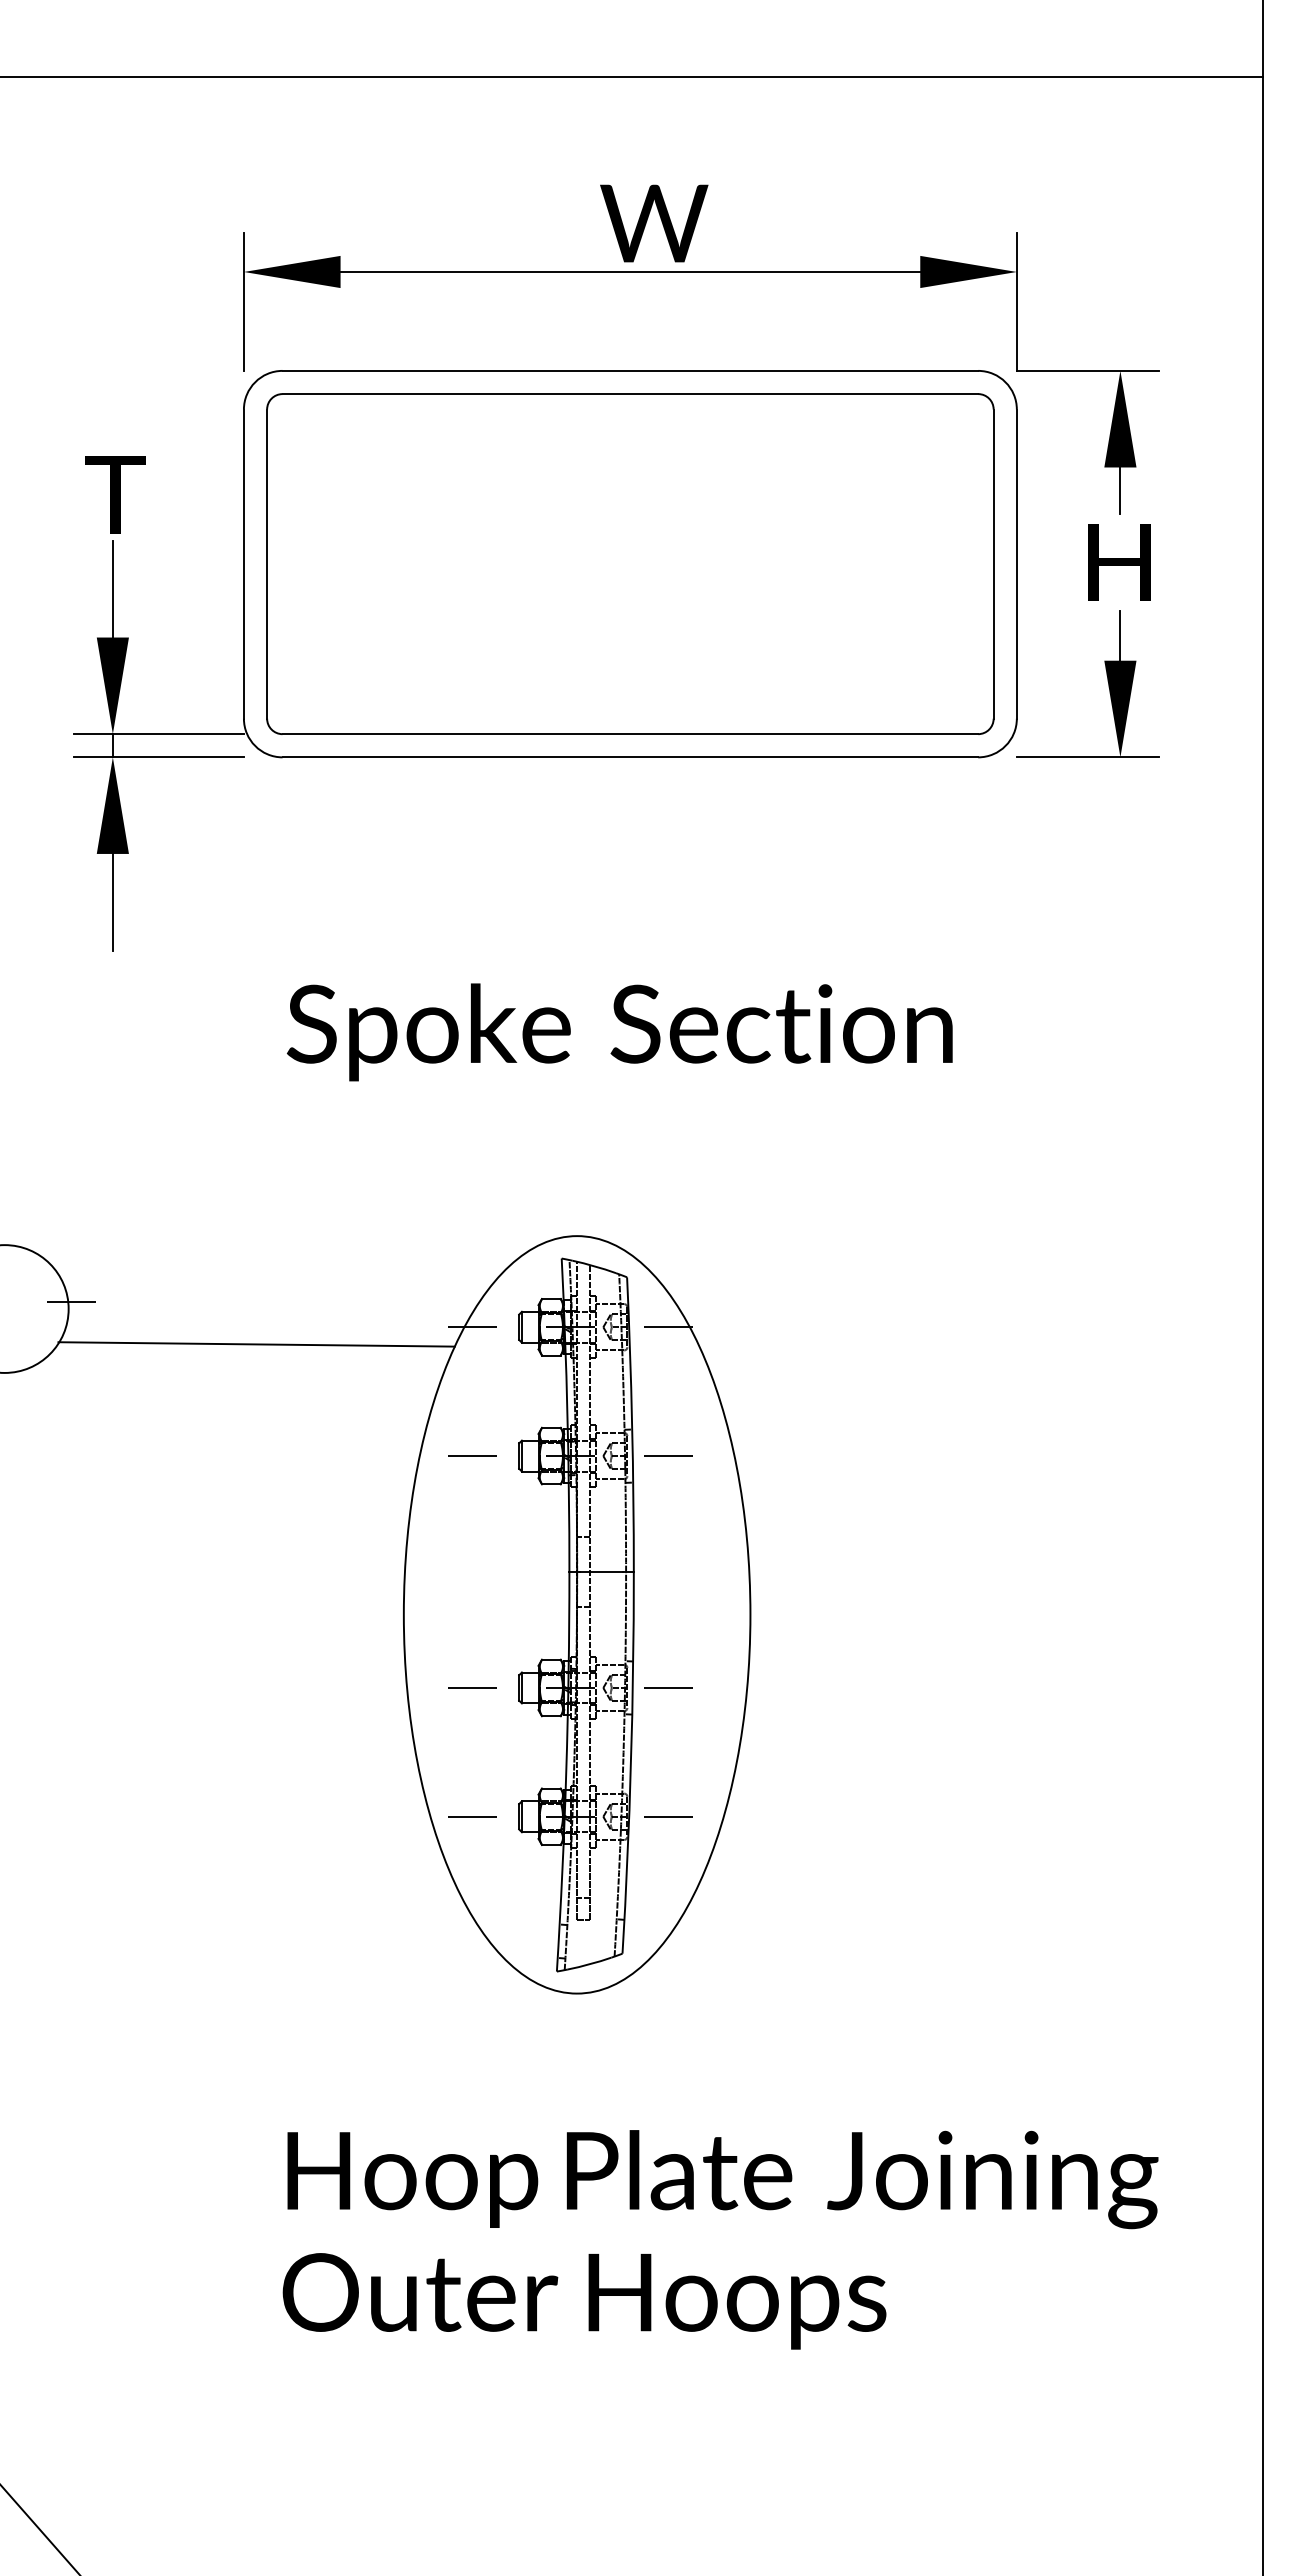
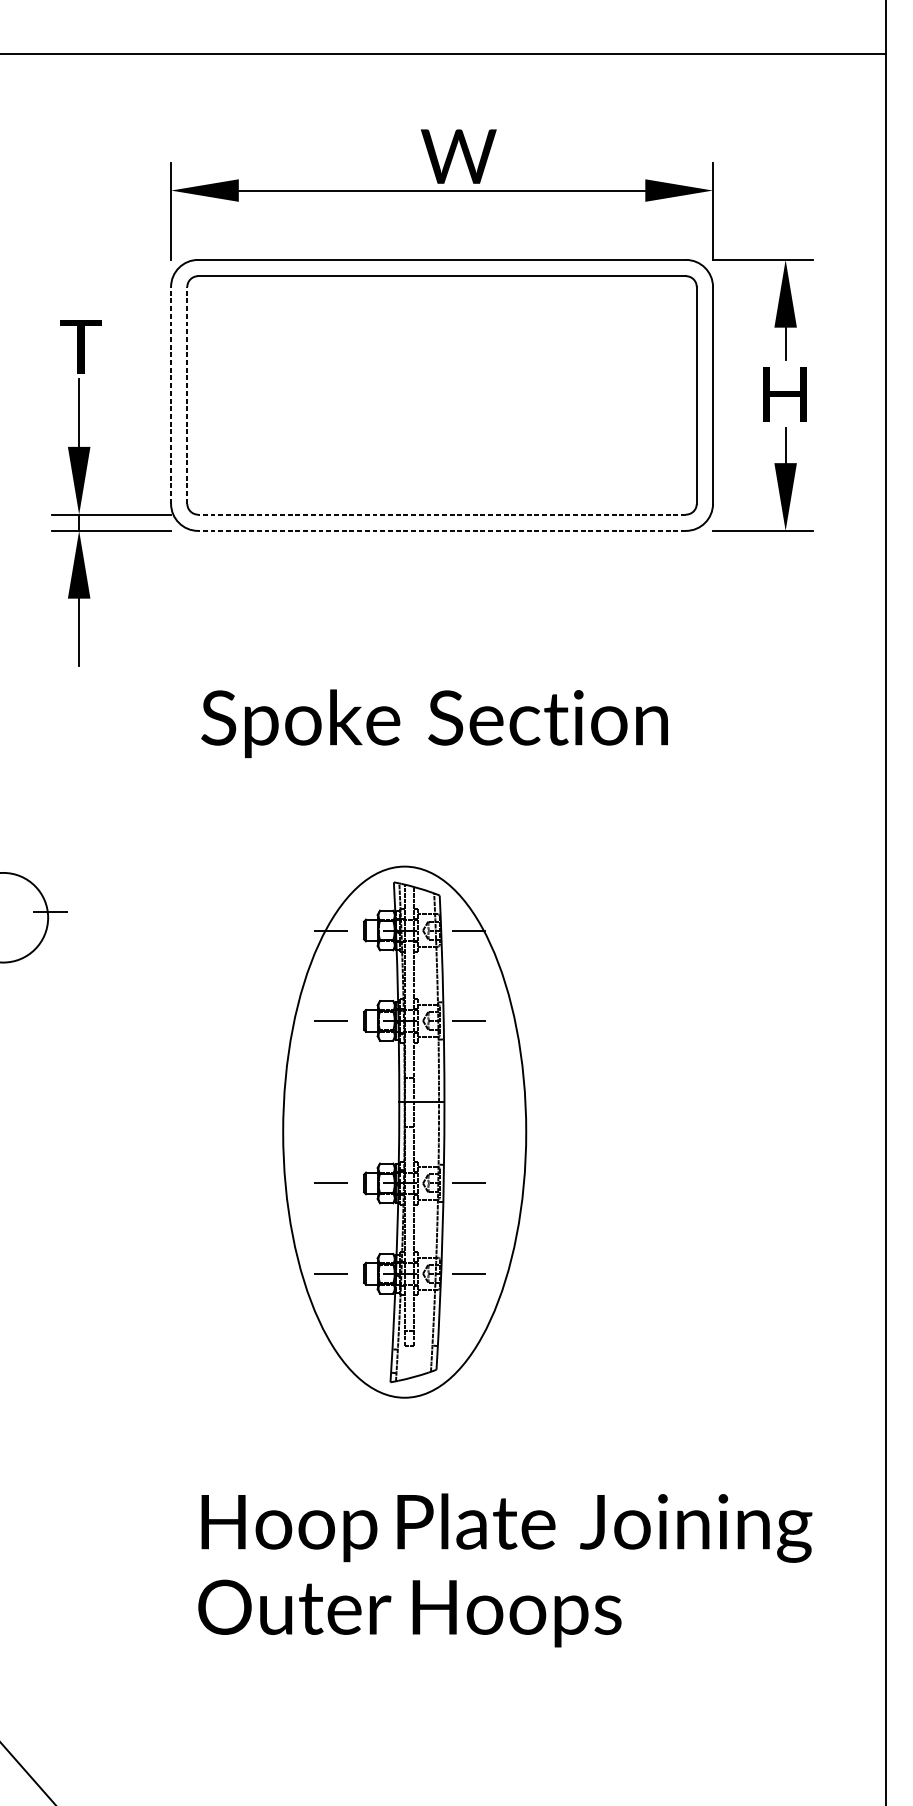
line: (243, 564) -> (170, 395), solid -> dashed
line: (267, 564) -> (187, 395), solid -> dashed
line: (630, 734) -> (442, 514), solid -> dashed
line: (630, 757) -> (442, 531), solid -> dashed
line: (256, 1344) -> (179, 942), removed

